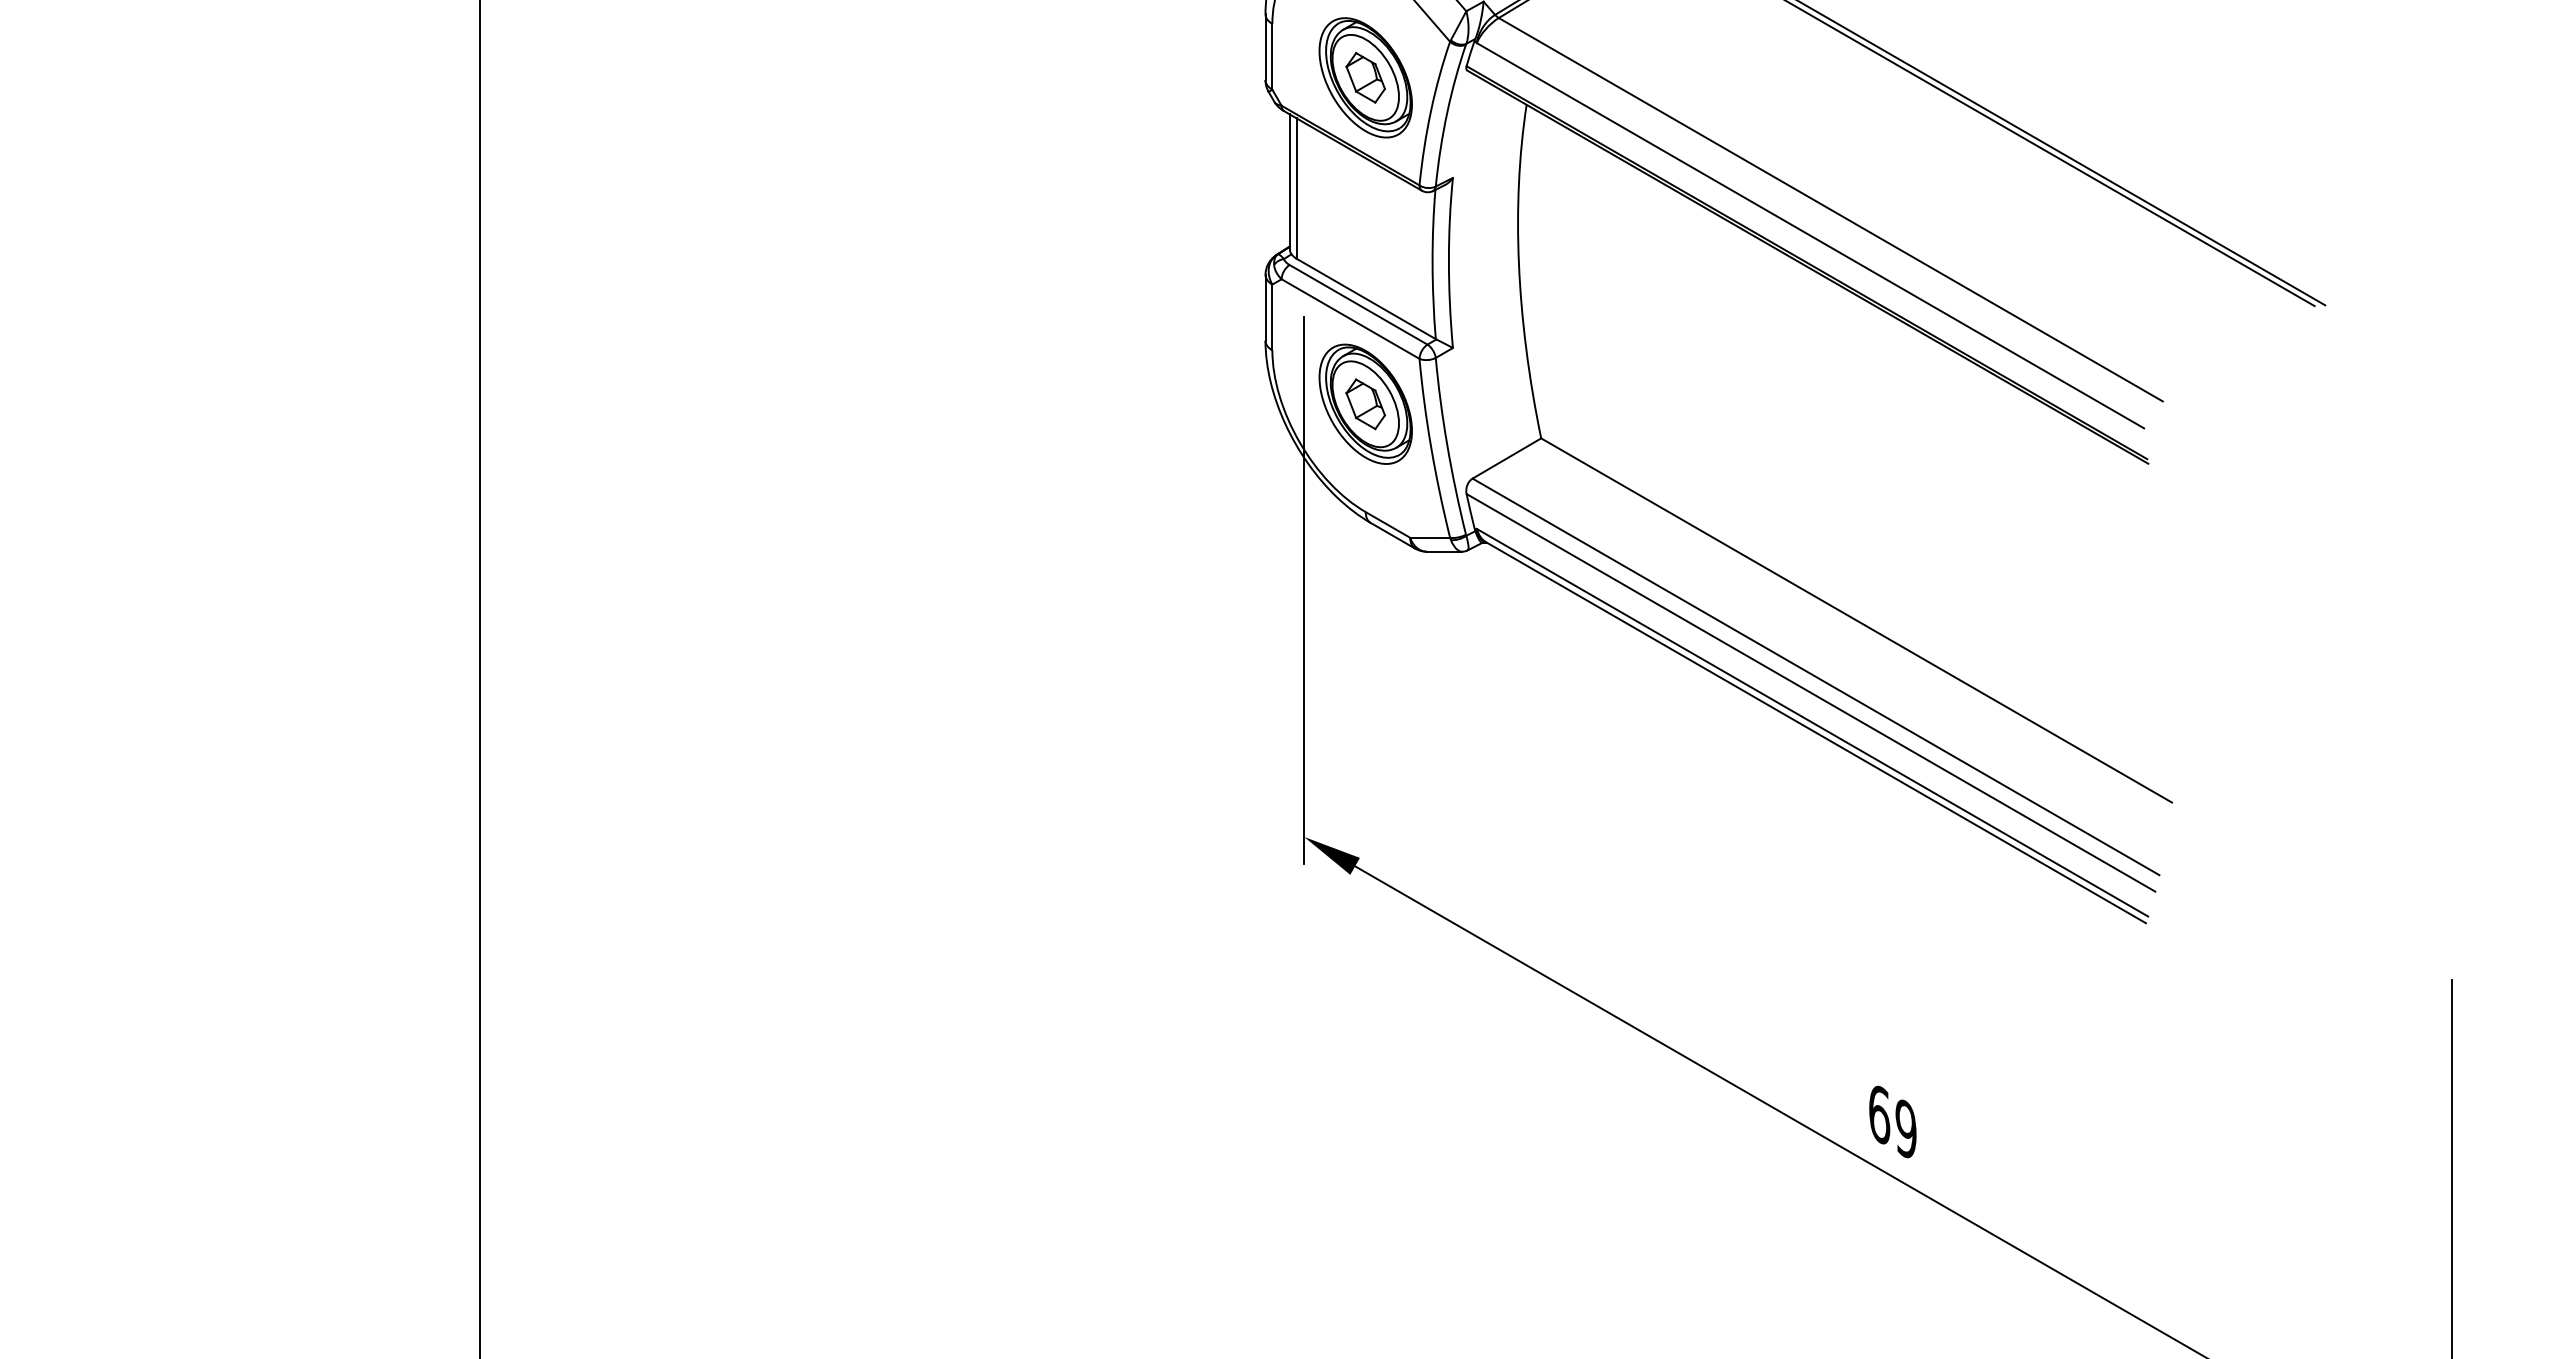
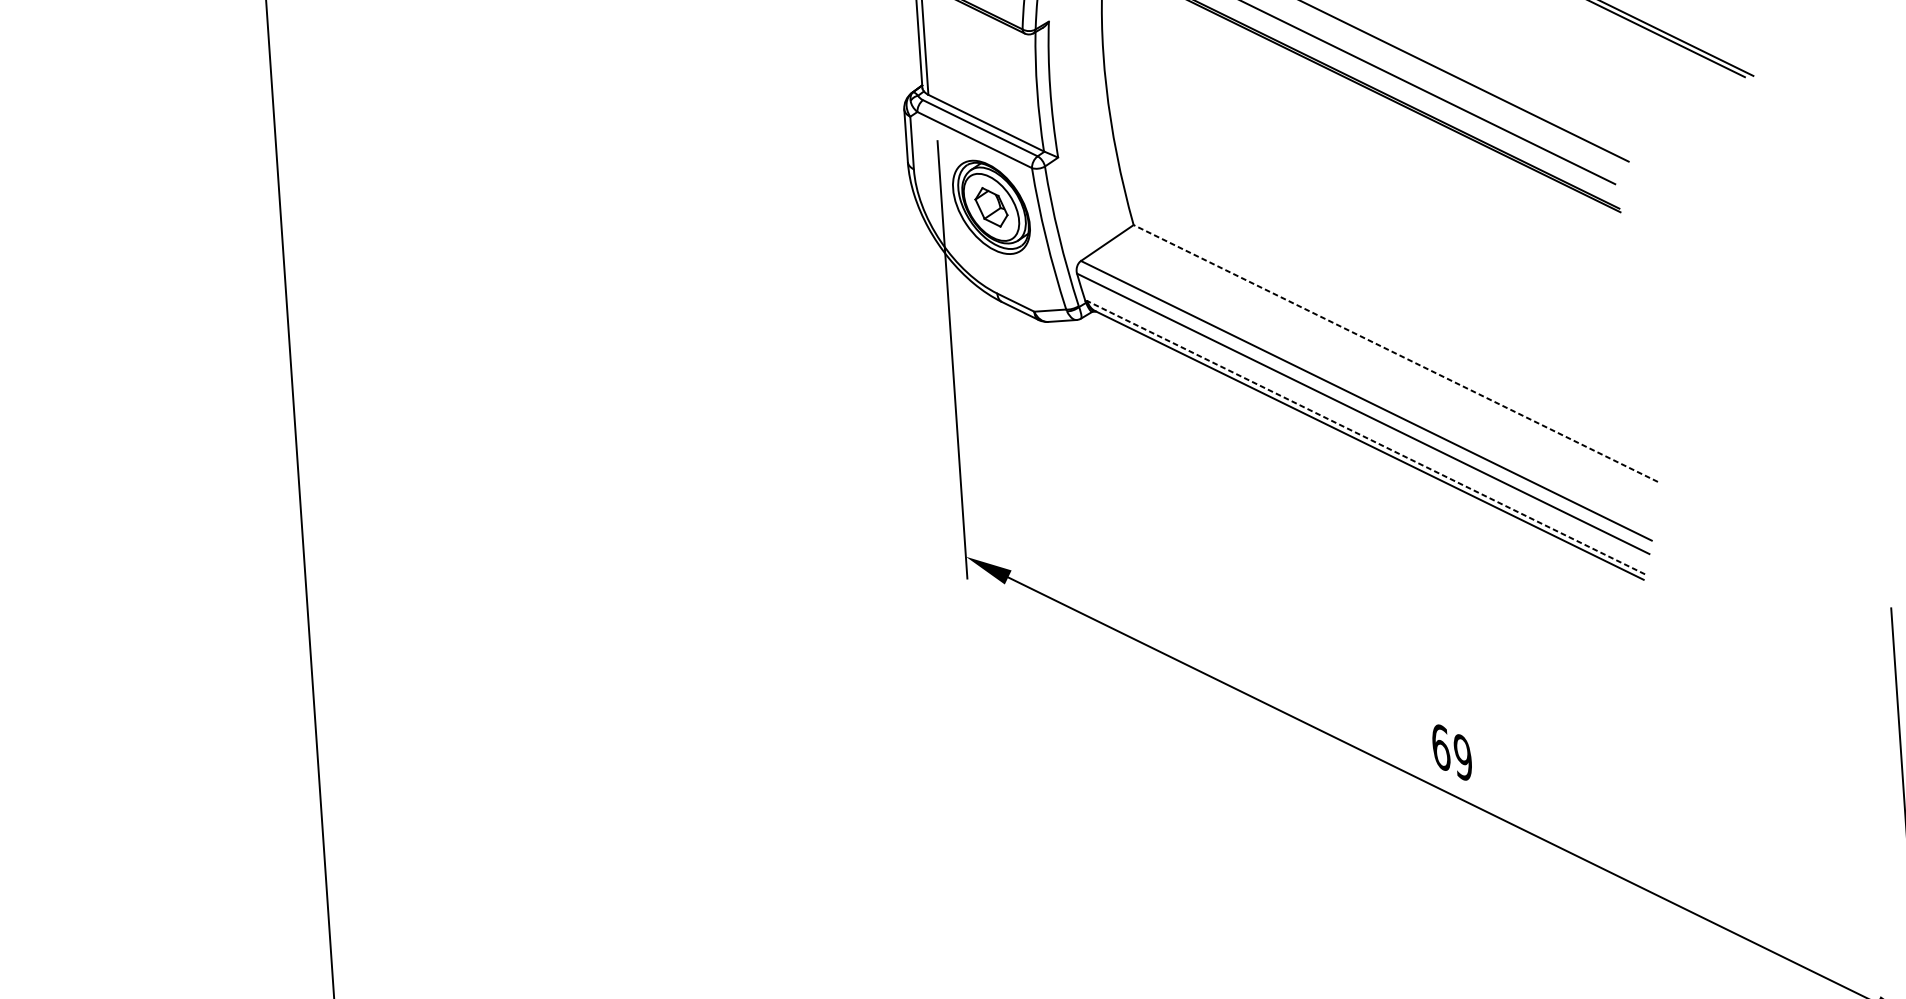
line: (1856, 620) -> (1395, 353), solid -> dashed
line: (1812, 722) -> (1366, 437), solid -> dashed

